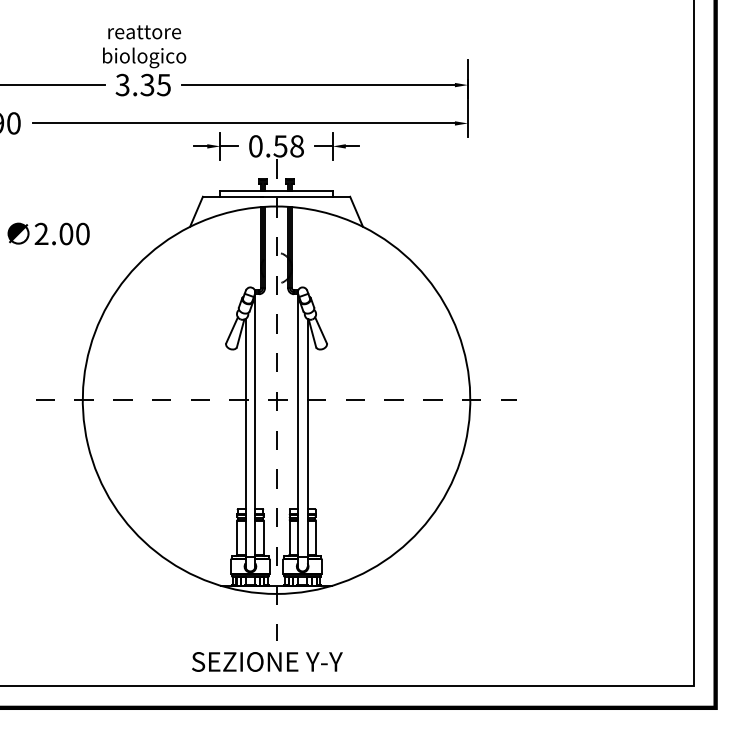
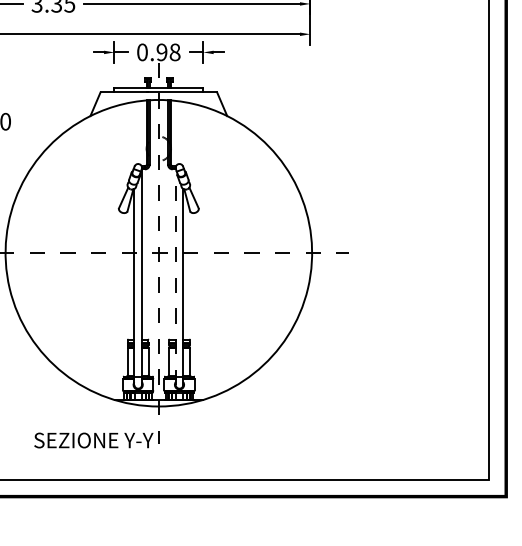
text: (280, 146) -> (161, 52), 0.58 -> 0.98
line: (297, 429) -> (175, 276), solid -> dashed
text: (267, 661) -> (93, 440), moved

